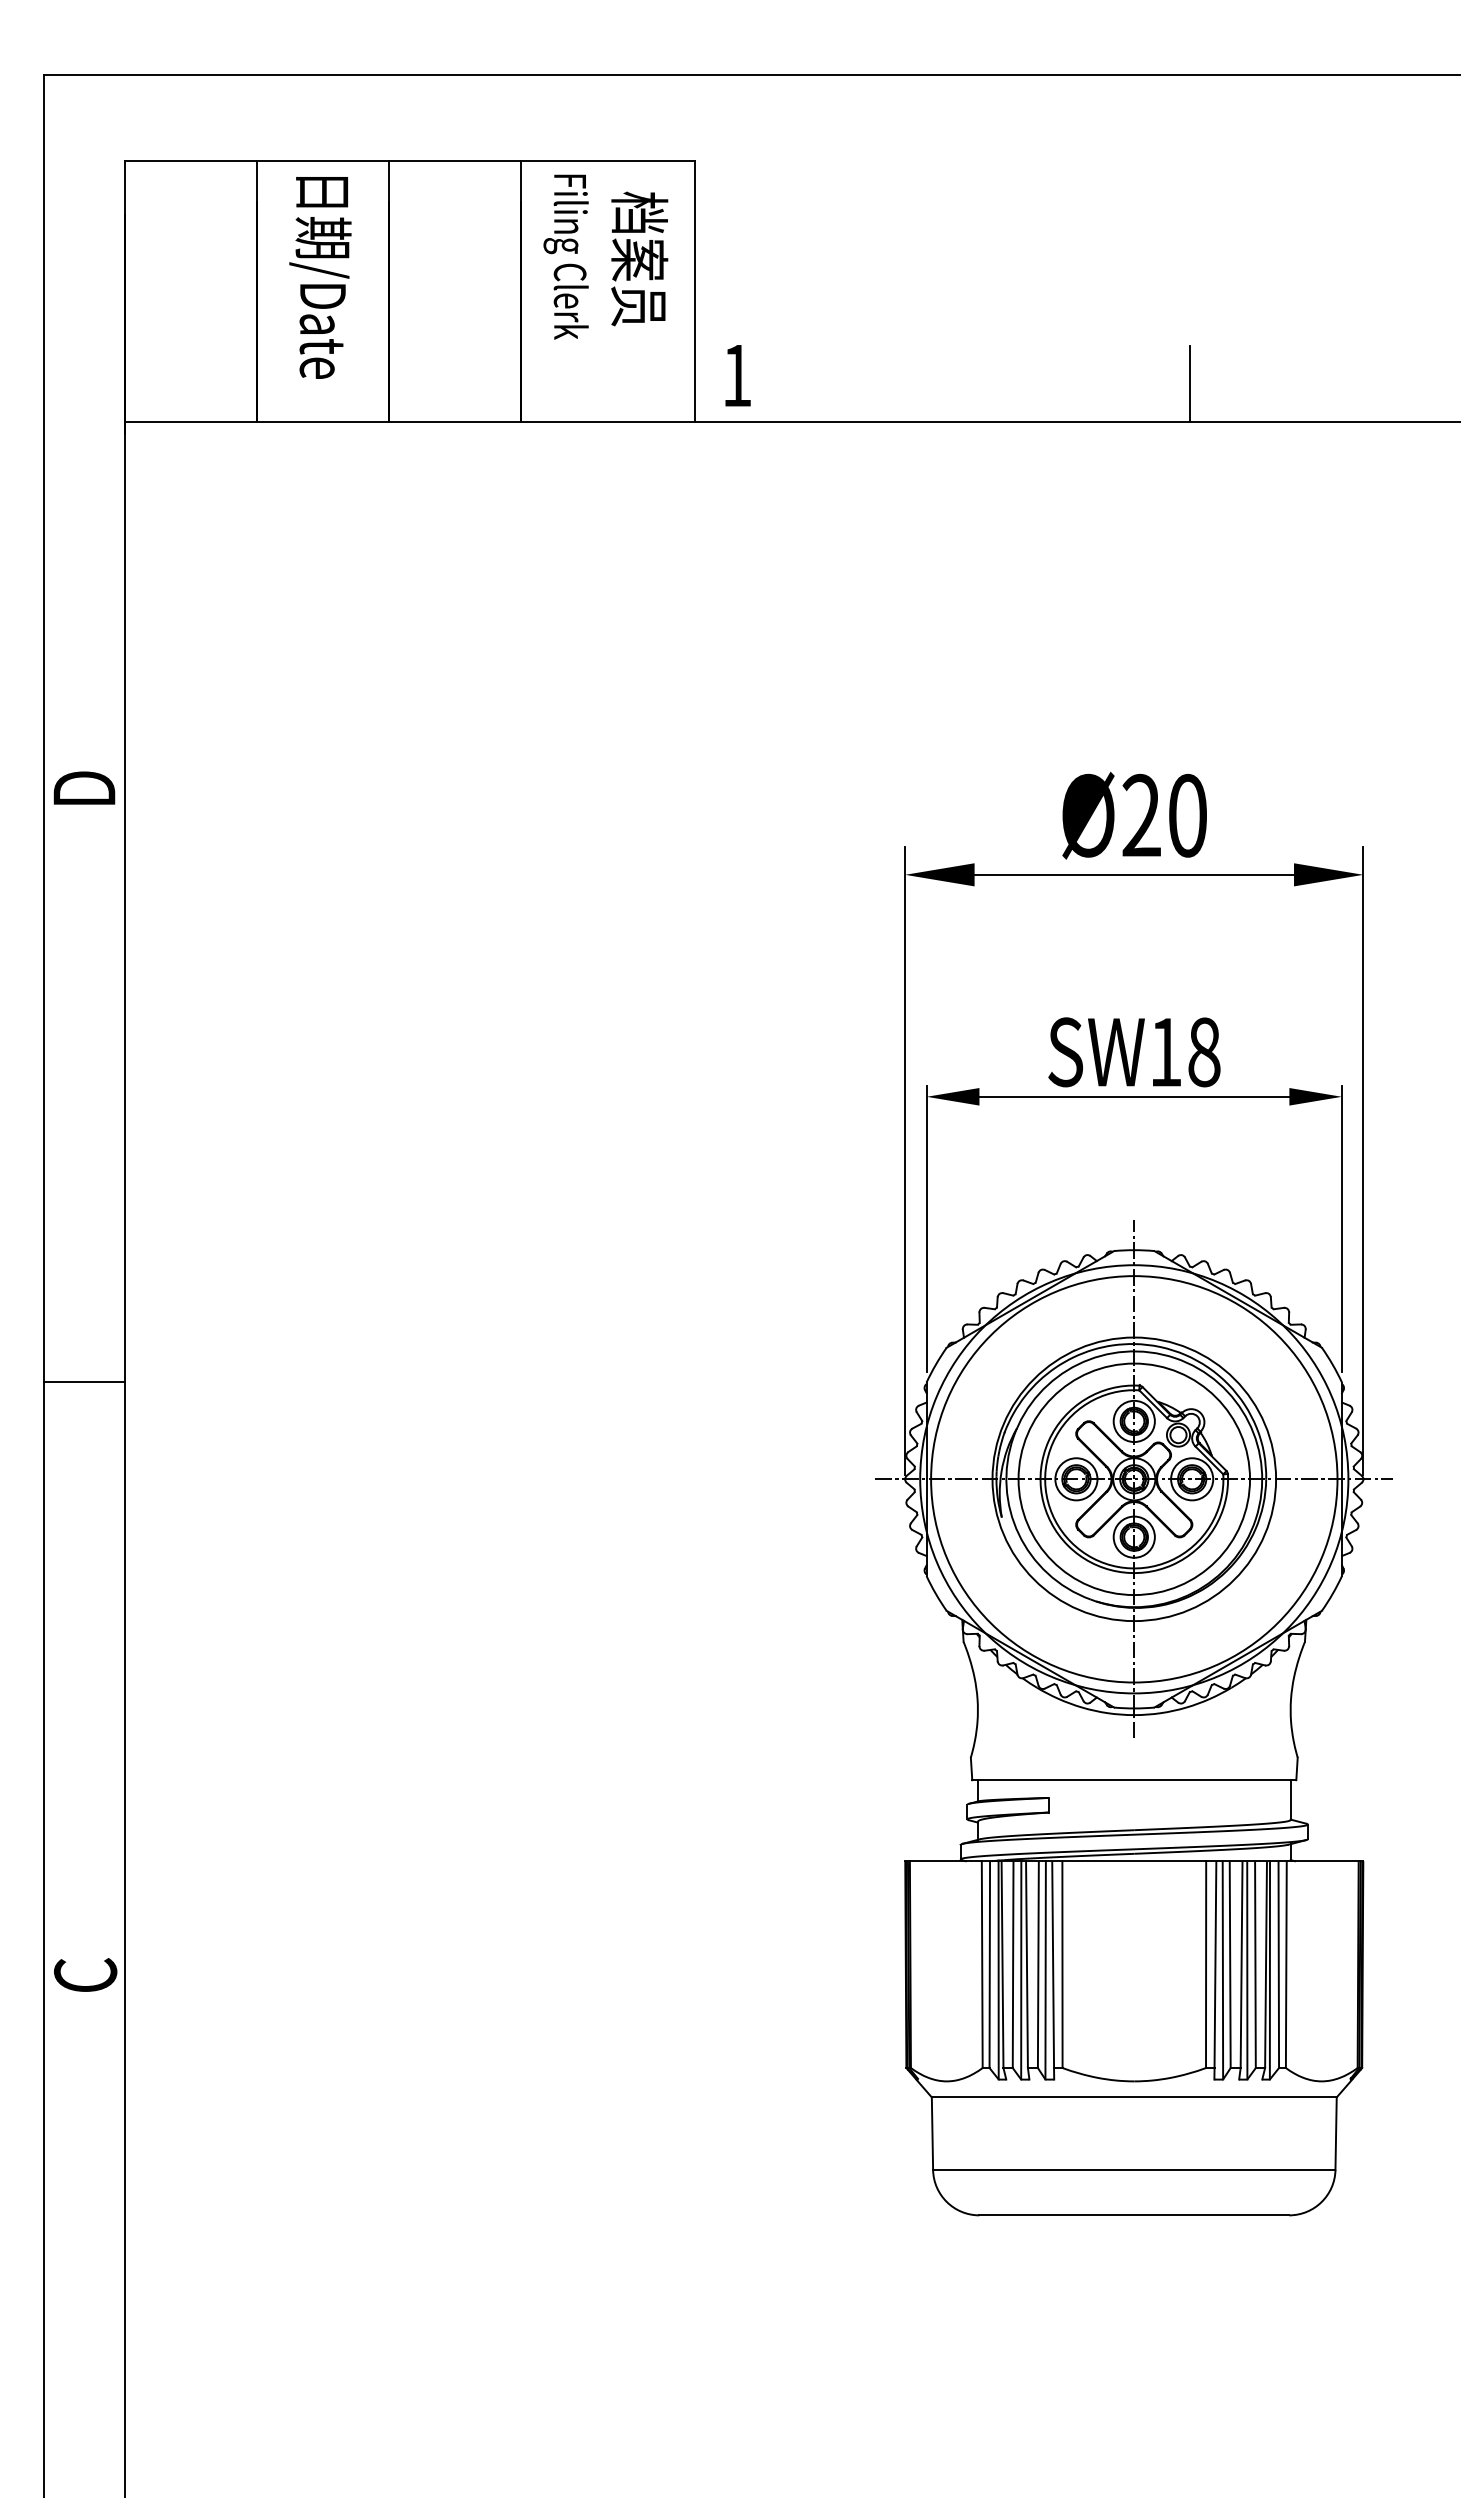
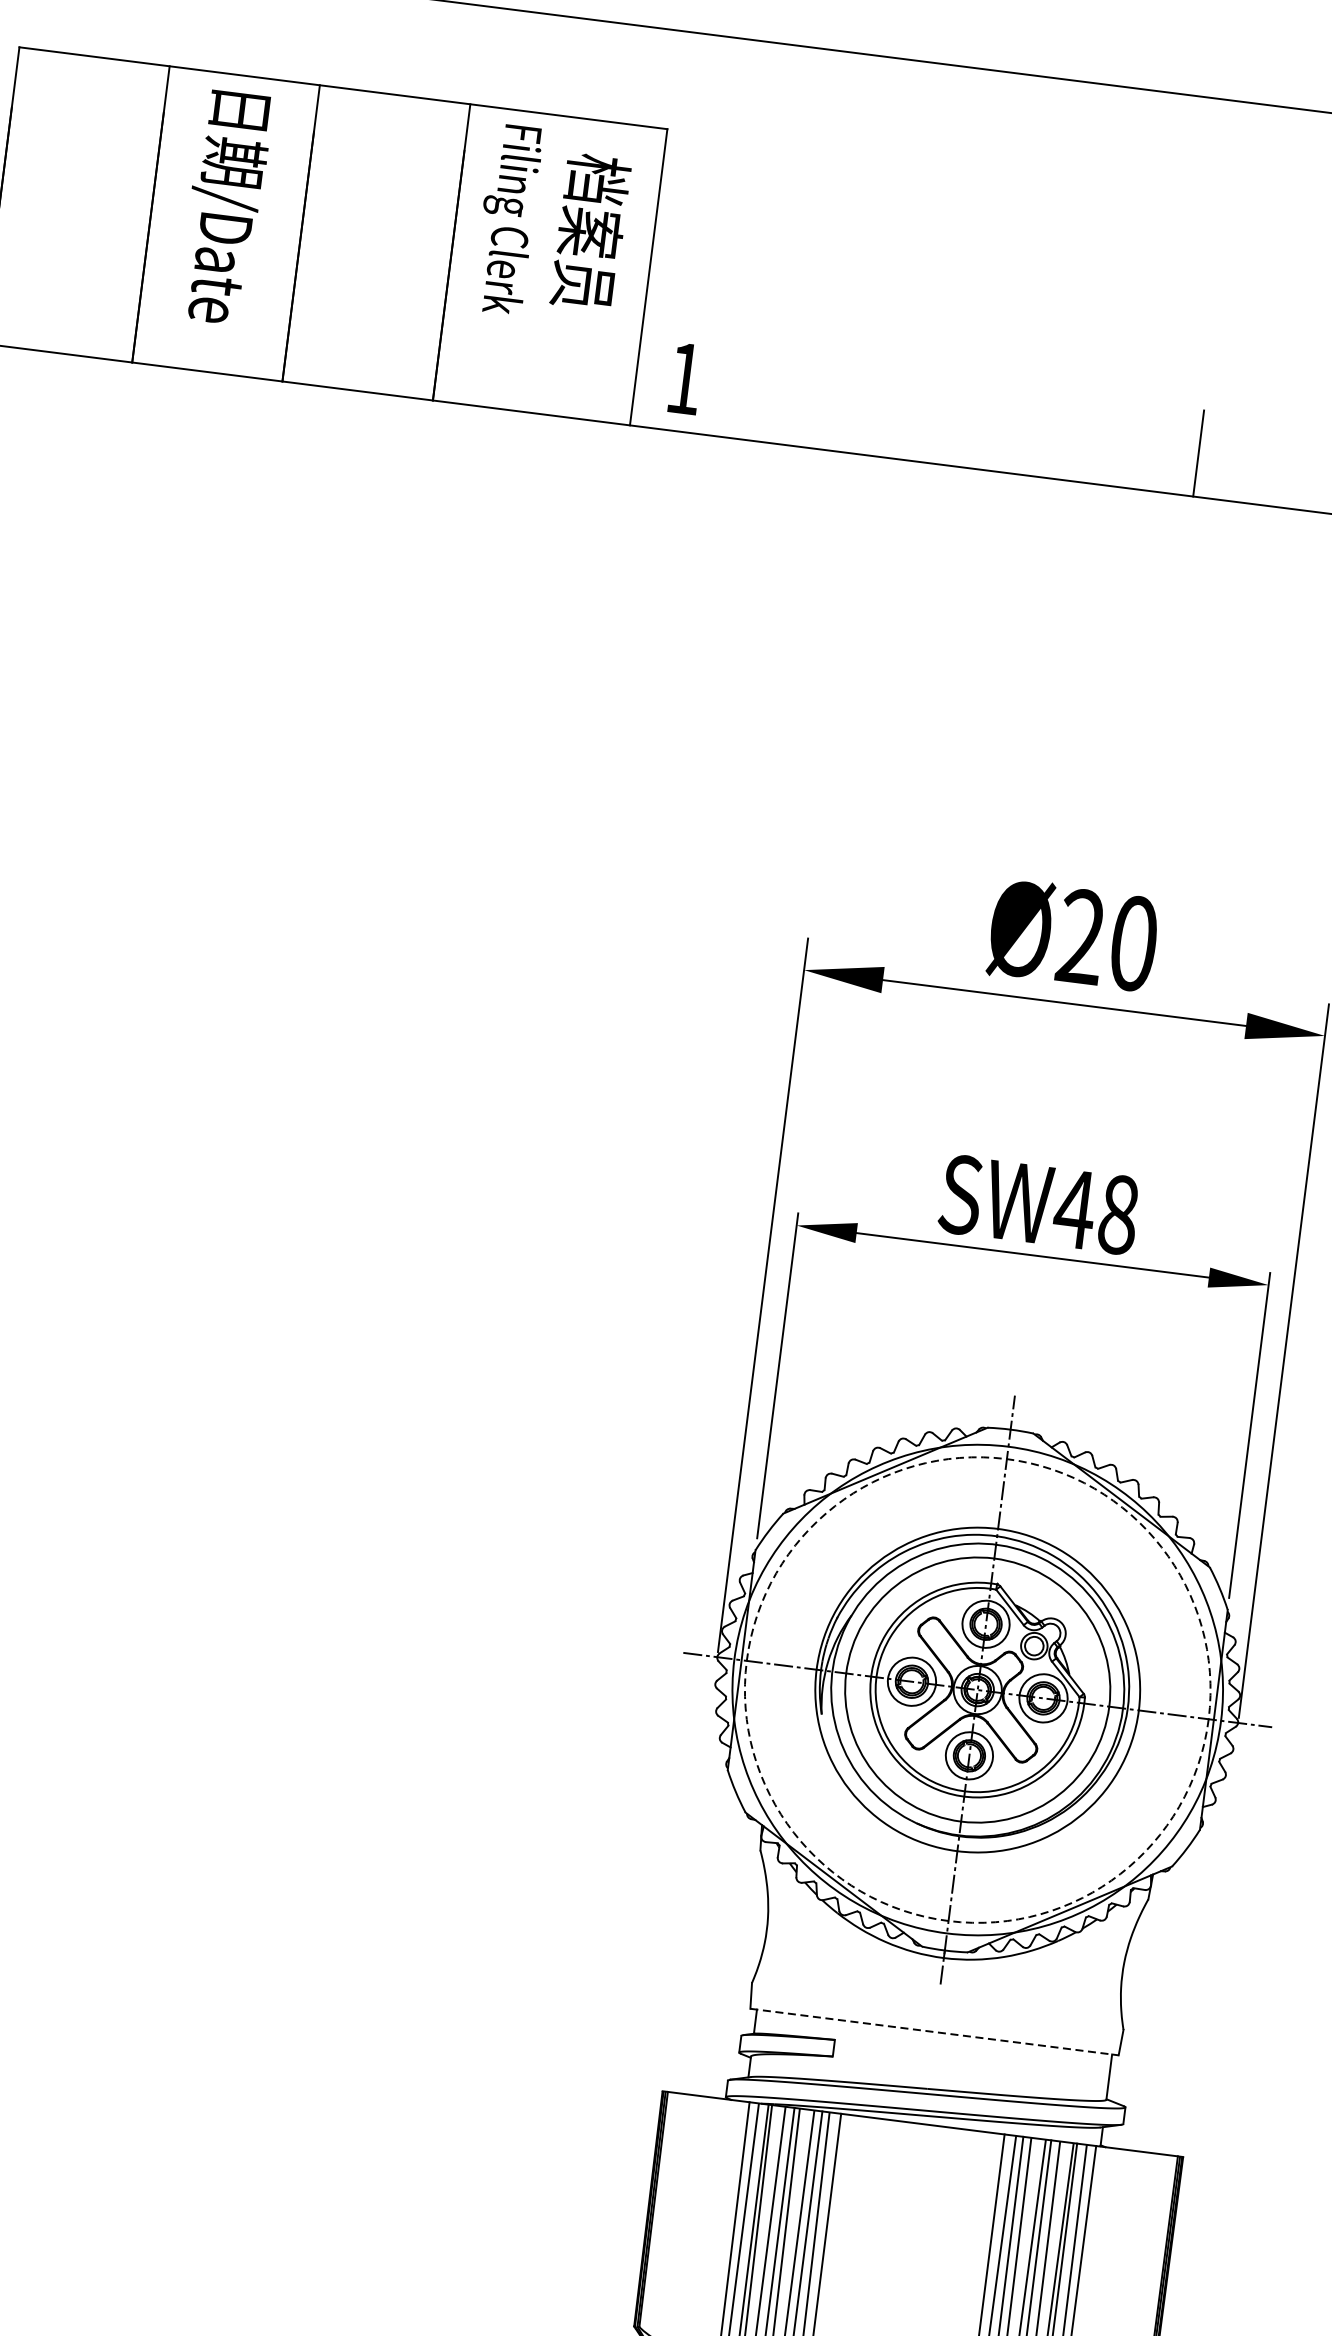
text: (1165, 1052) -> (1074, 1209), SW18 -> SW48
circle: (1134, 1479) -> (977, 1690), solid -> dashed
line: (1134, 1780) -> (934, 2032), solid -> dashed

